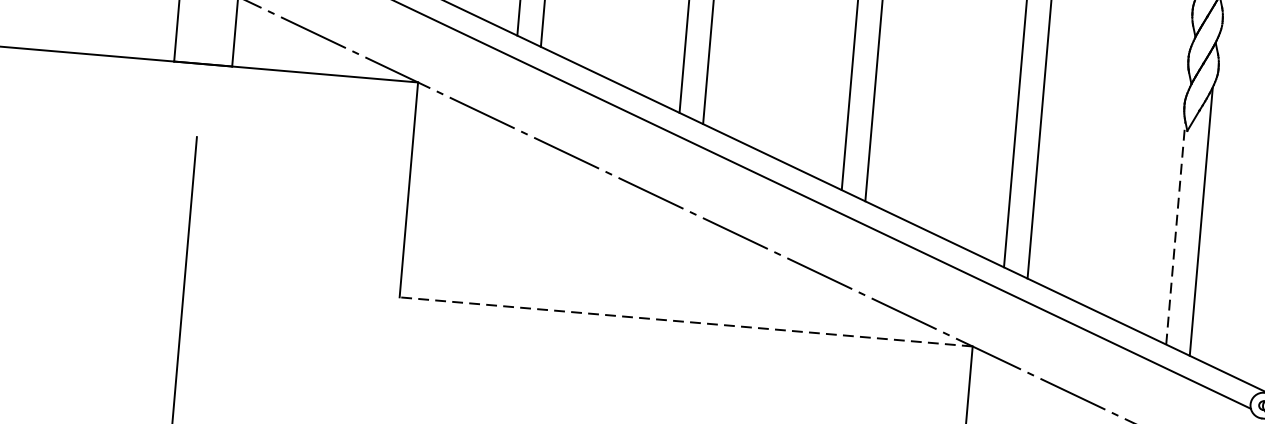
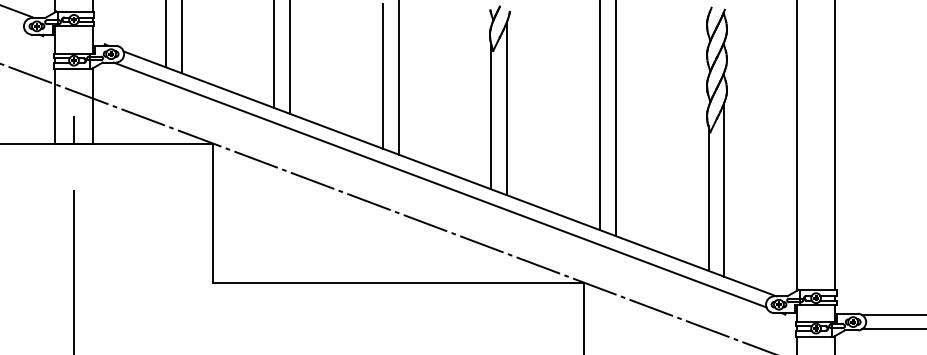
line: (205, 42) -> (74, 129), added
line: (1175, 232) -> (708, 198), dashed -> solid
line: (685, 321) -> (398, 282), dashed -> solid

